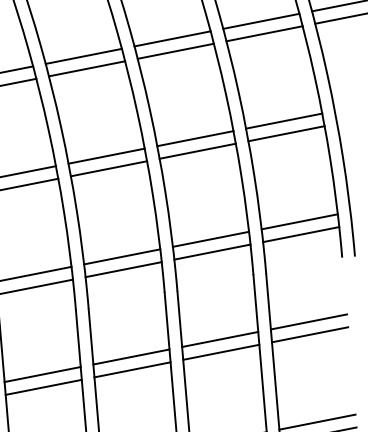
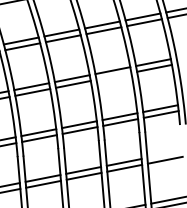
line: (196, 149) -> (113, 75), removed
line: (308, 319) -> (164, 153), removed

